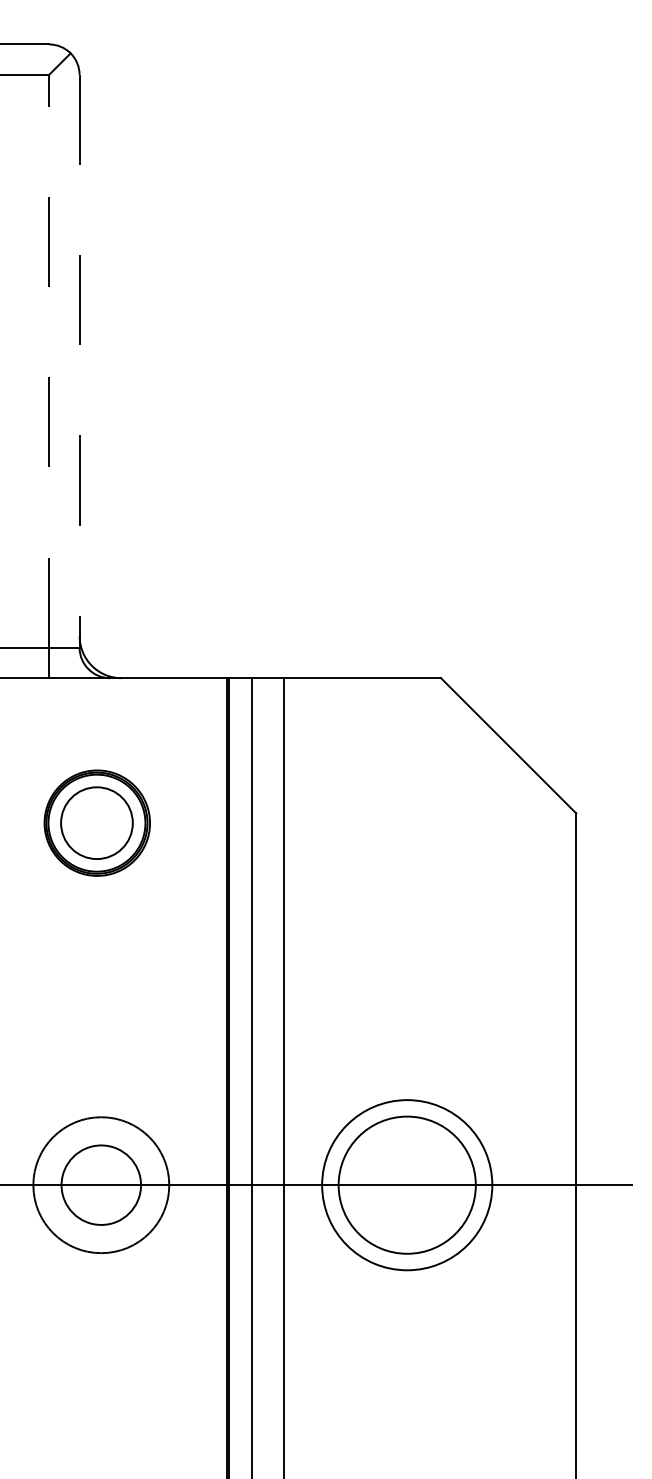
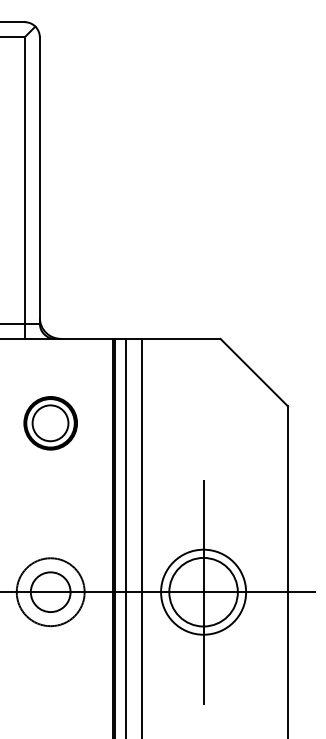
line: (48, 359) -> (24, 179), dashed -> solid
line: (78, 361) -> (39, 180), dashed -> solid
part: (96, 823) -> (50, 423), moved
line: (407, 1183) -> (203, 591), added

